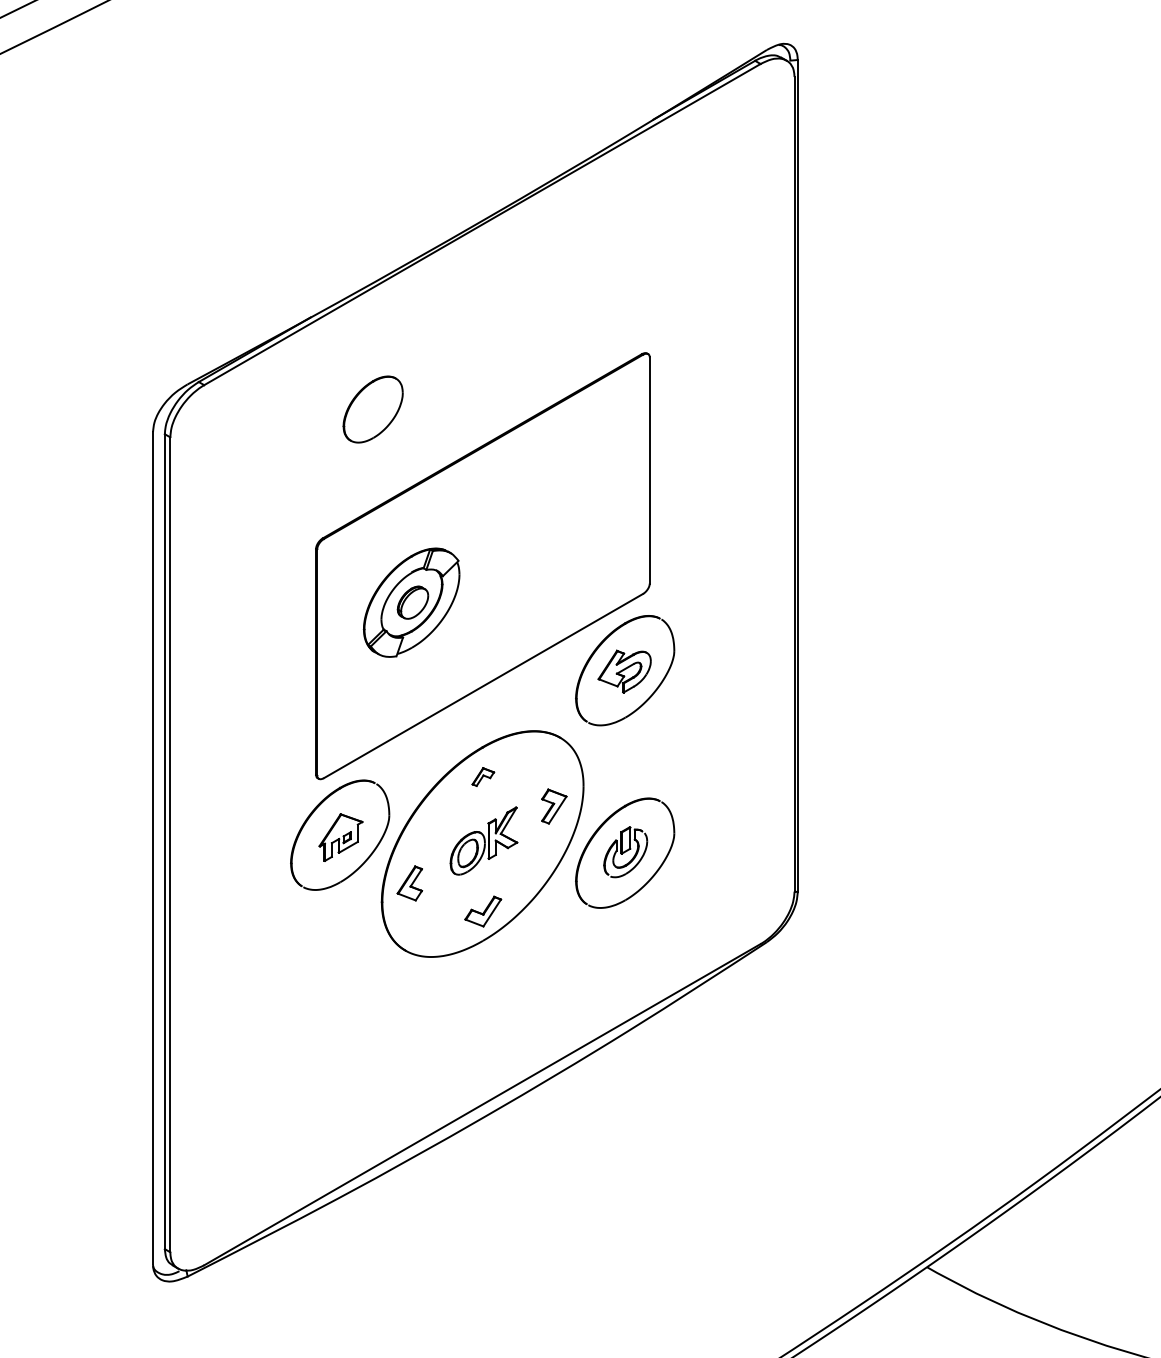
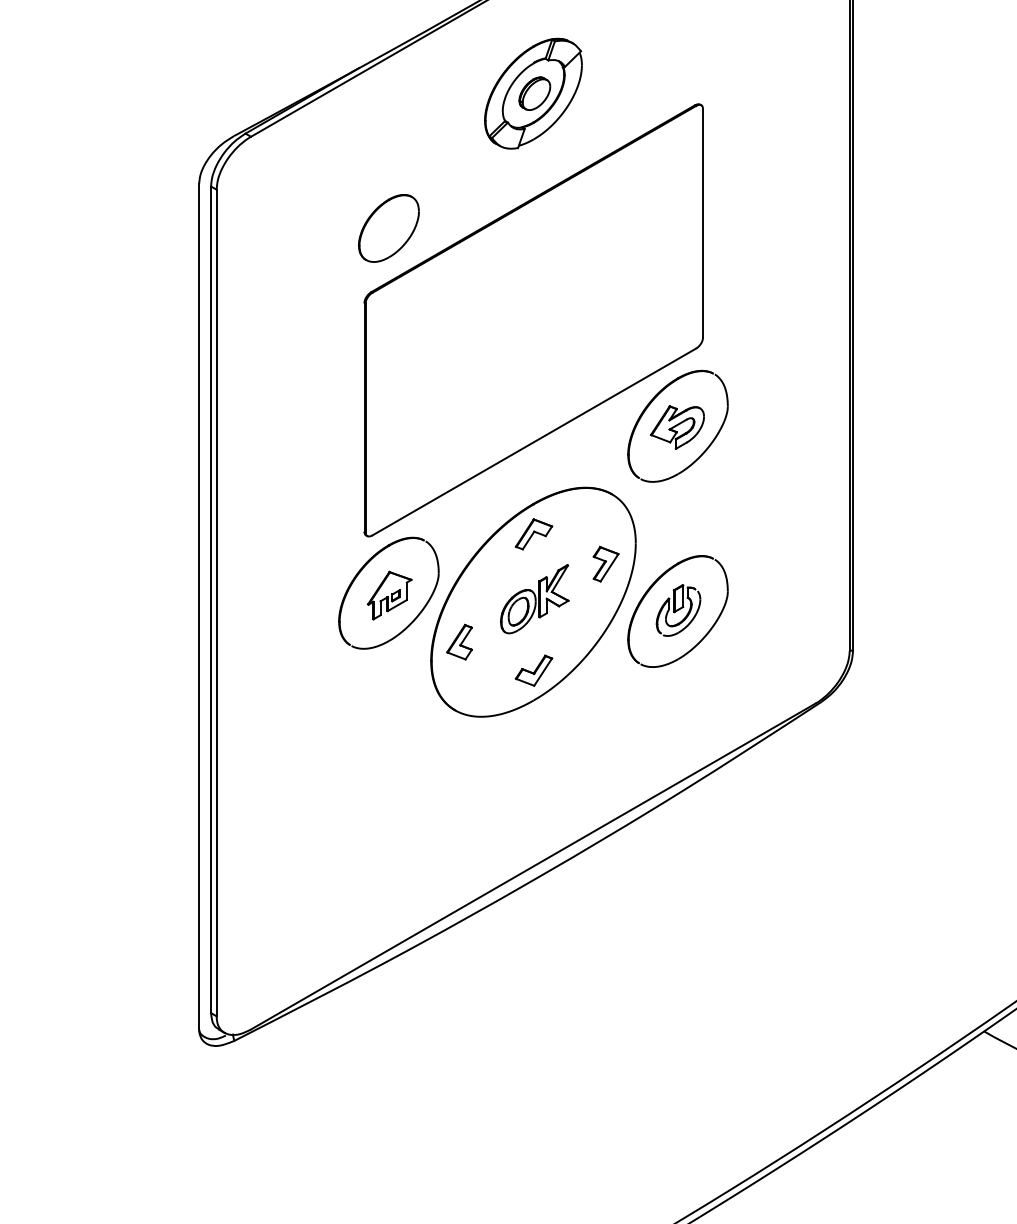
part: (372, 409) -> (388, 228), moved
part: (411, 602) -> (533, 93), moved
part: (483, 776) -> (534, 533), size x1.67

